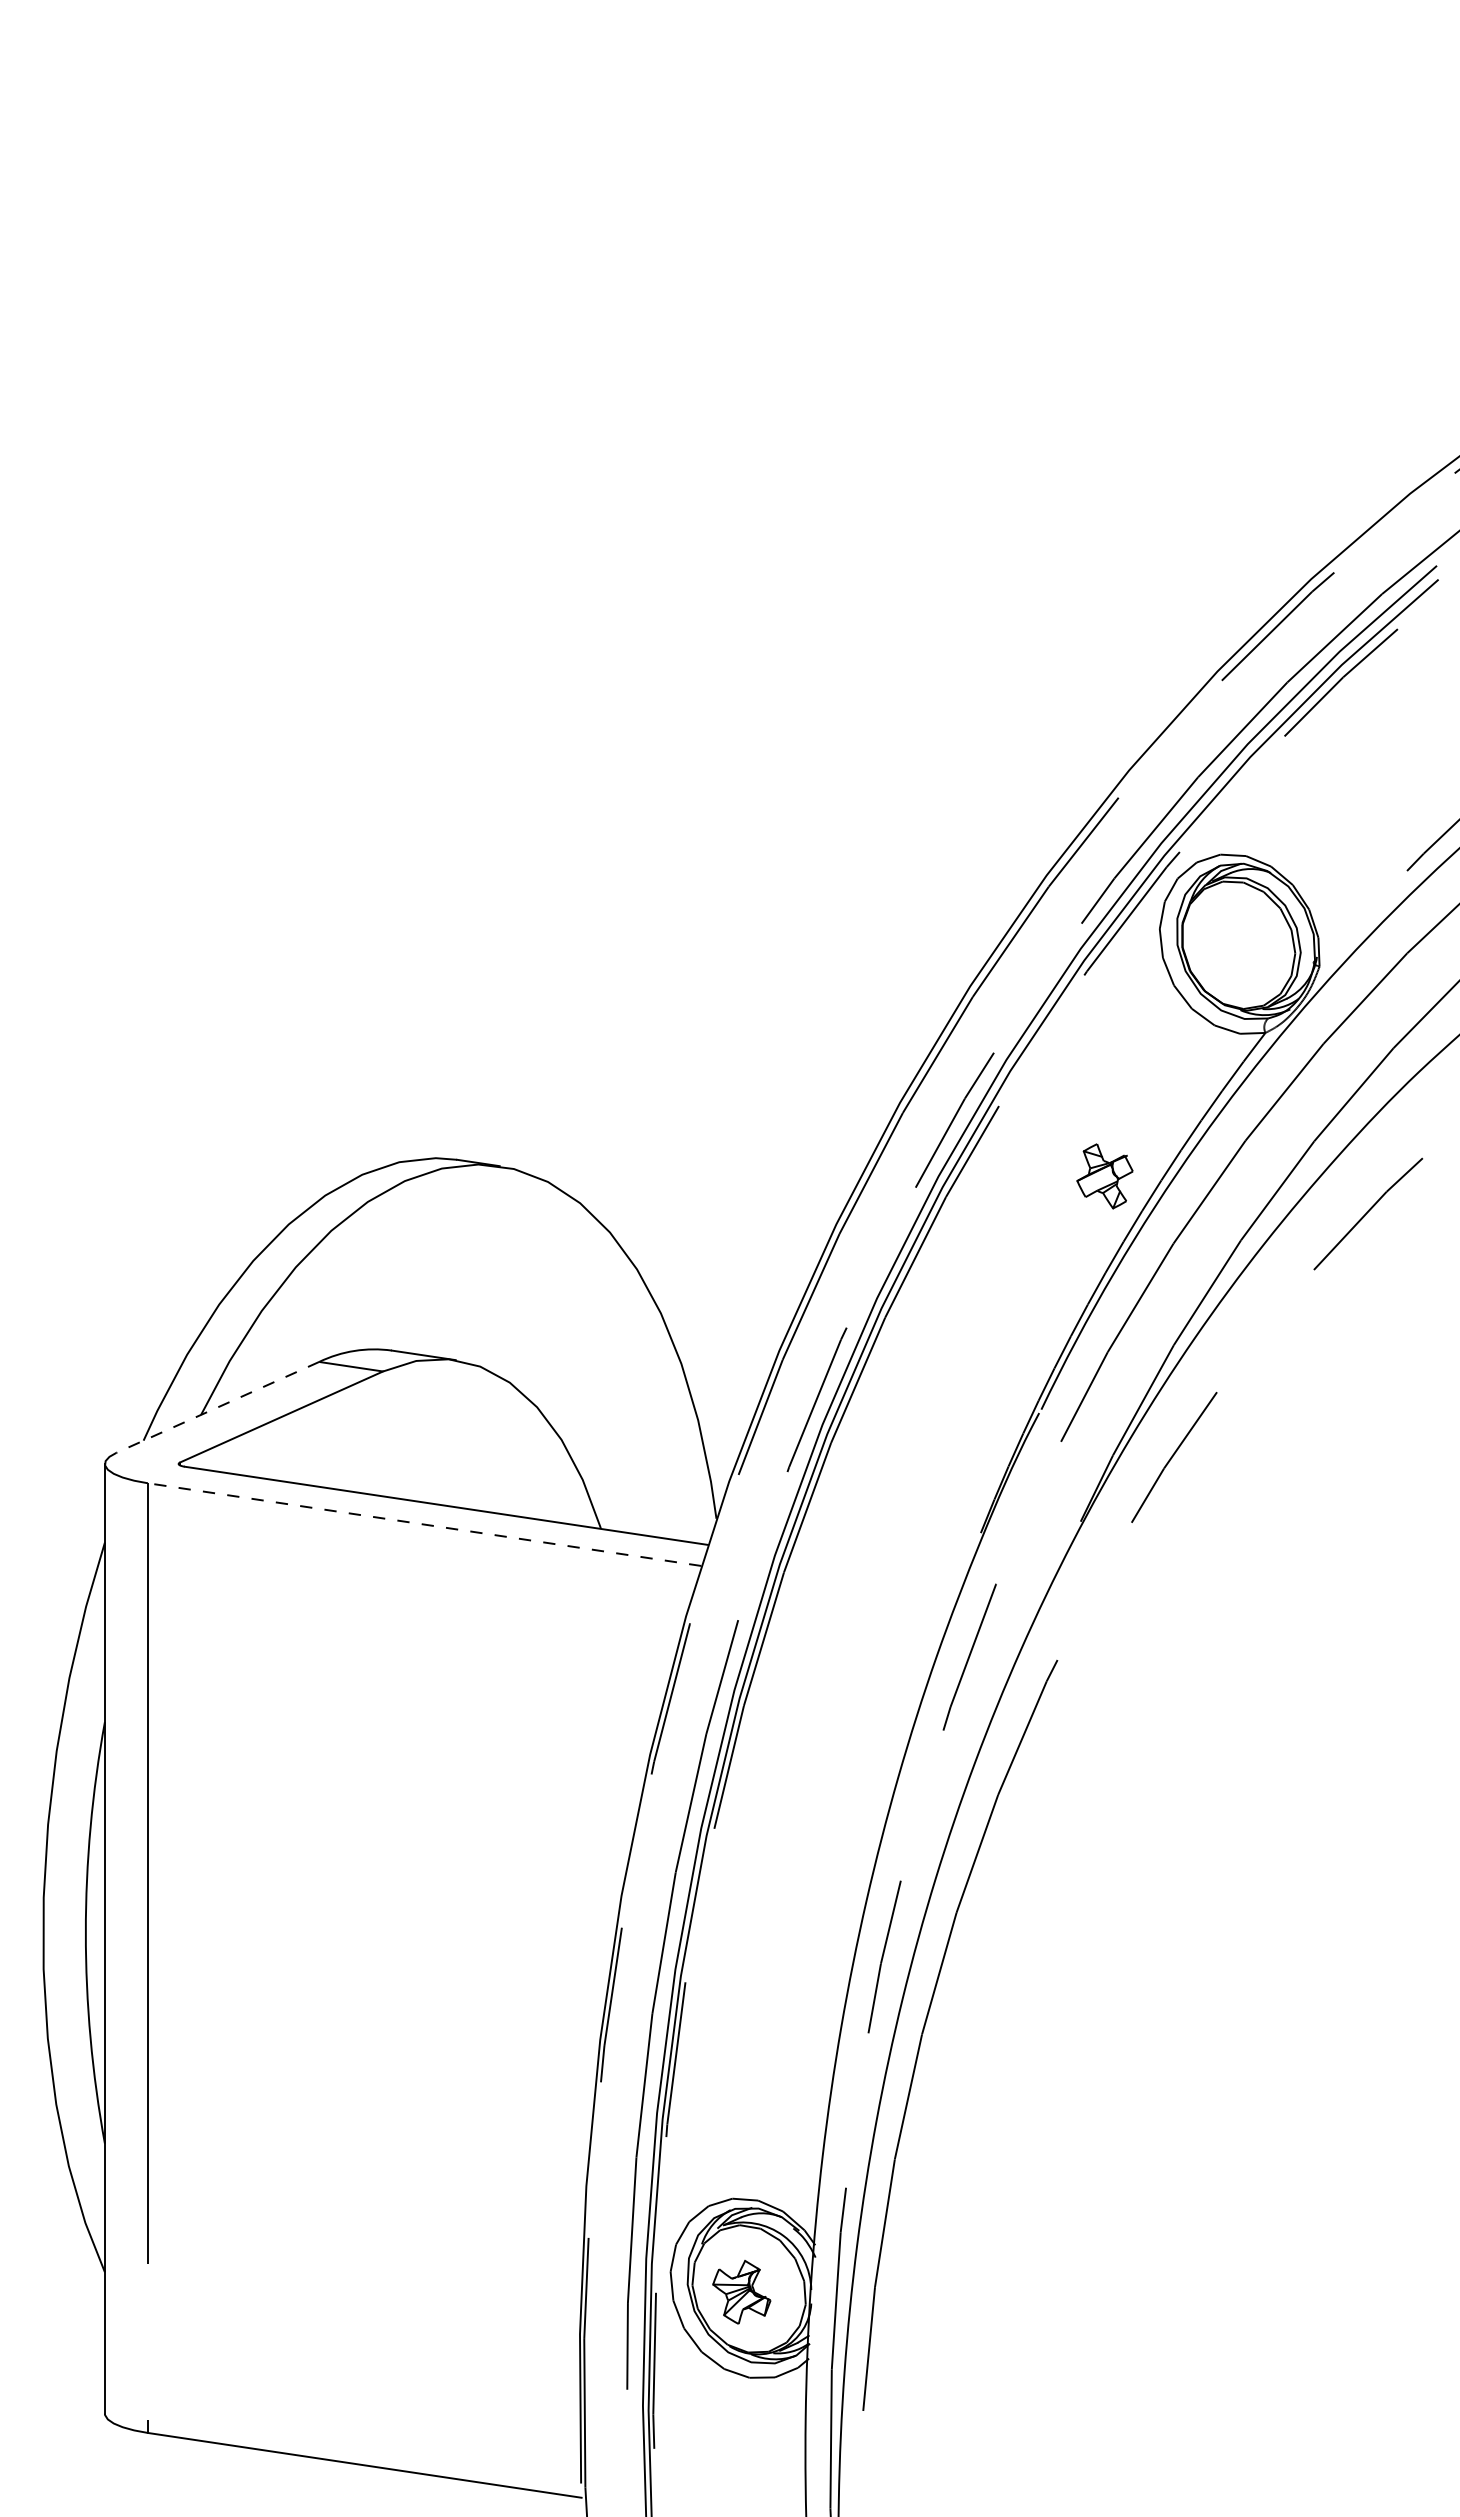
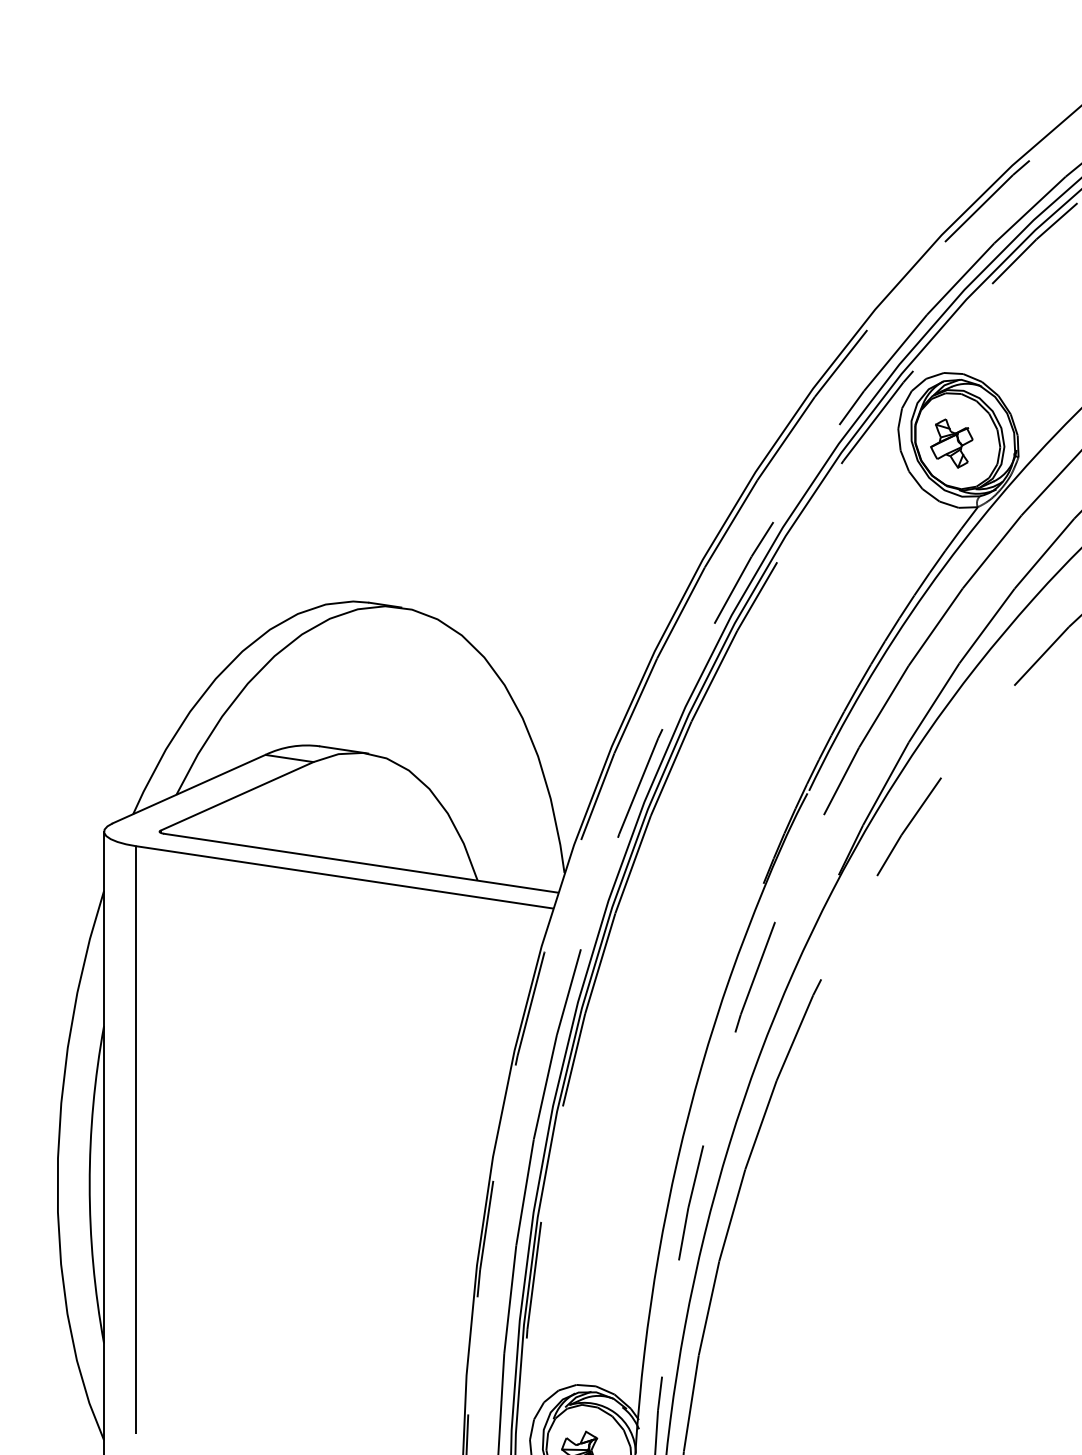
part: (1104, 1176) -> (951, 443), moved
line: (217, 1407) -> (188, 789), dashed -> solid
line: (424, 1524) -> (344, 877), dashed -> solid

